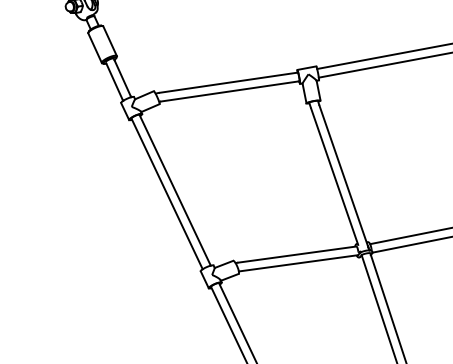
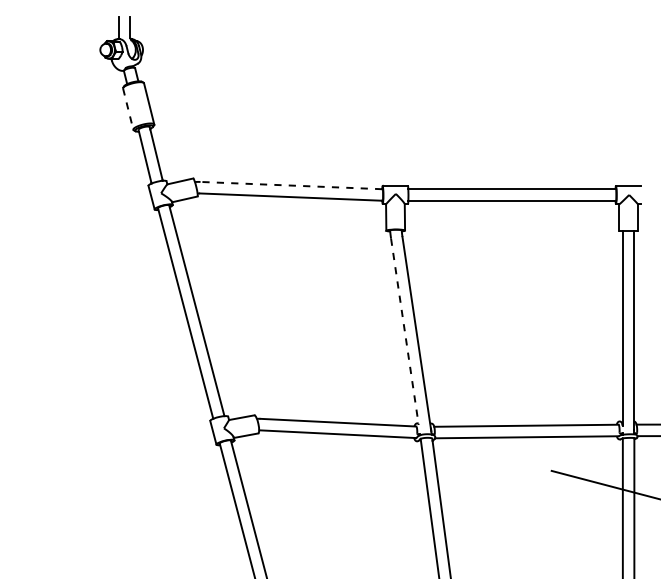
line: (95, 48) -> (128, 109), solid -> dashed
line: (228, 82) -> (291, 185), solid -> dashed
line: (334, 177) -> (404, 332), solid -> dashed

